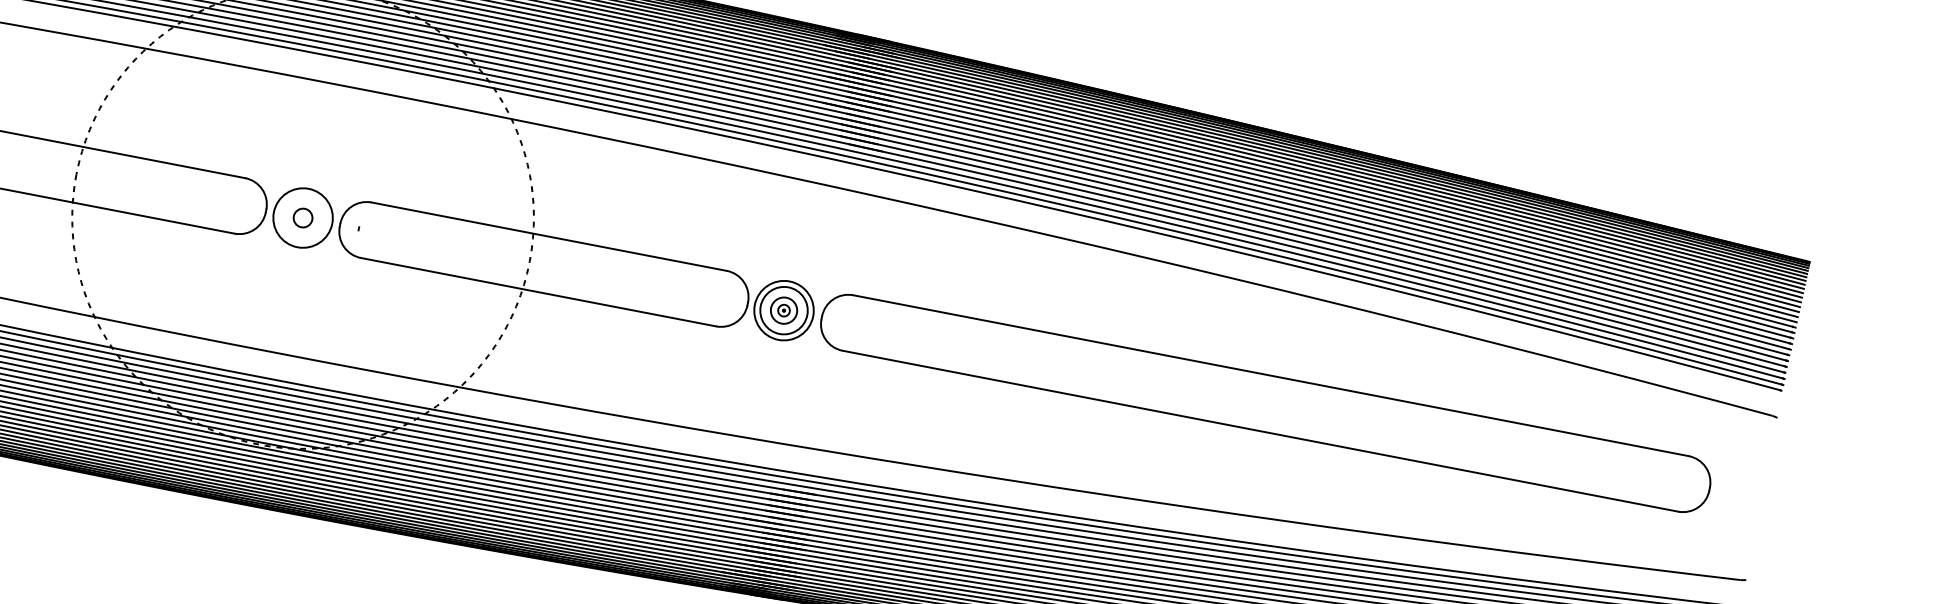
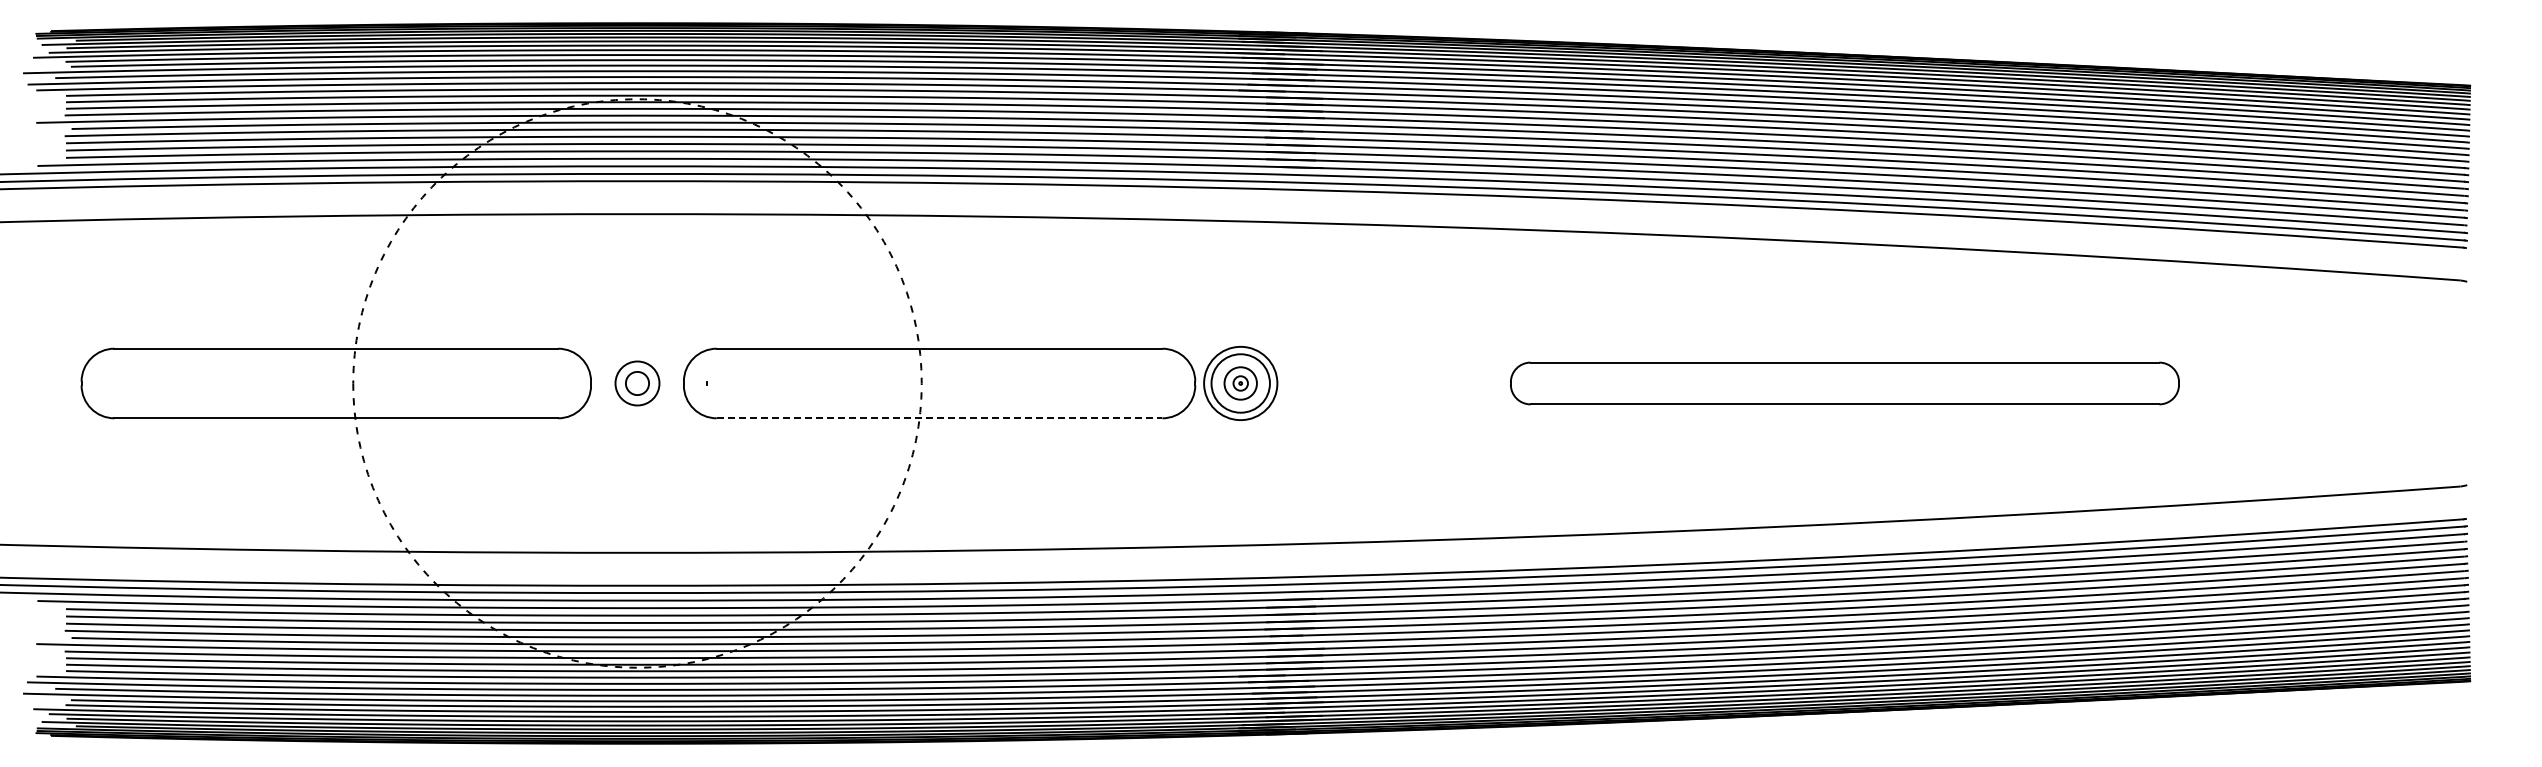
circle: (303, 218) -> (637, 383), size x0.6
line: (538, 292) -> (939, 418), solid -> dashed
part: (1265, 403) -> (1844, 383), size x0.6

